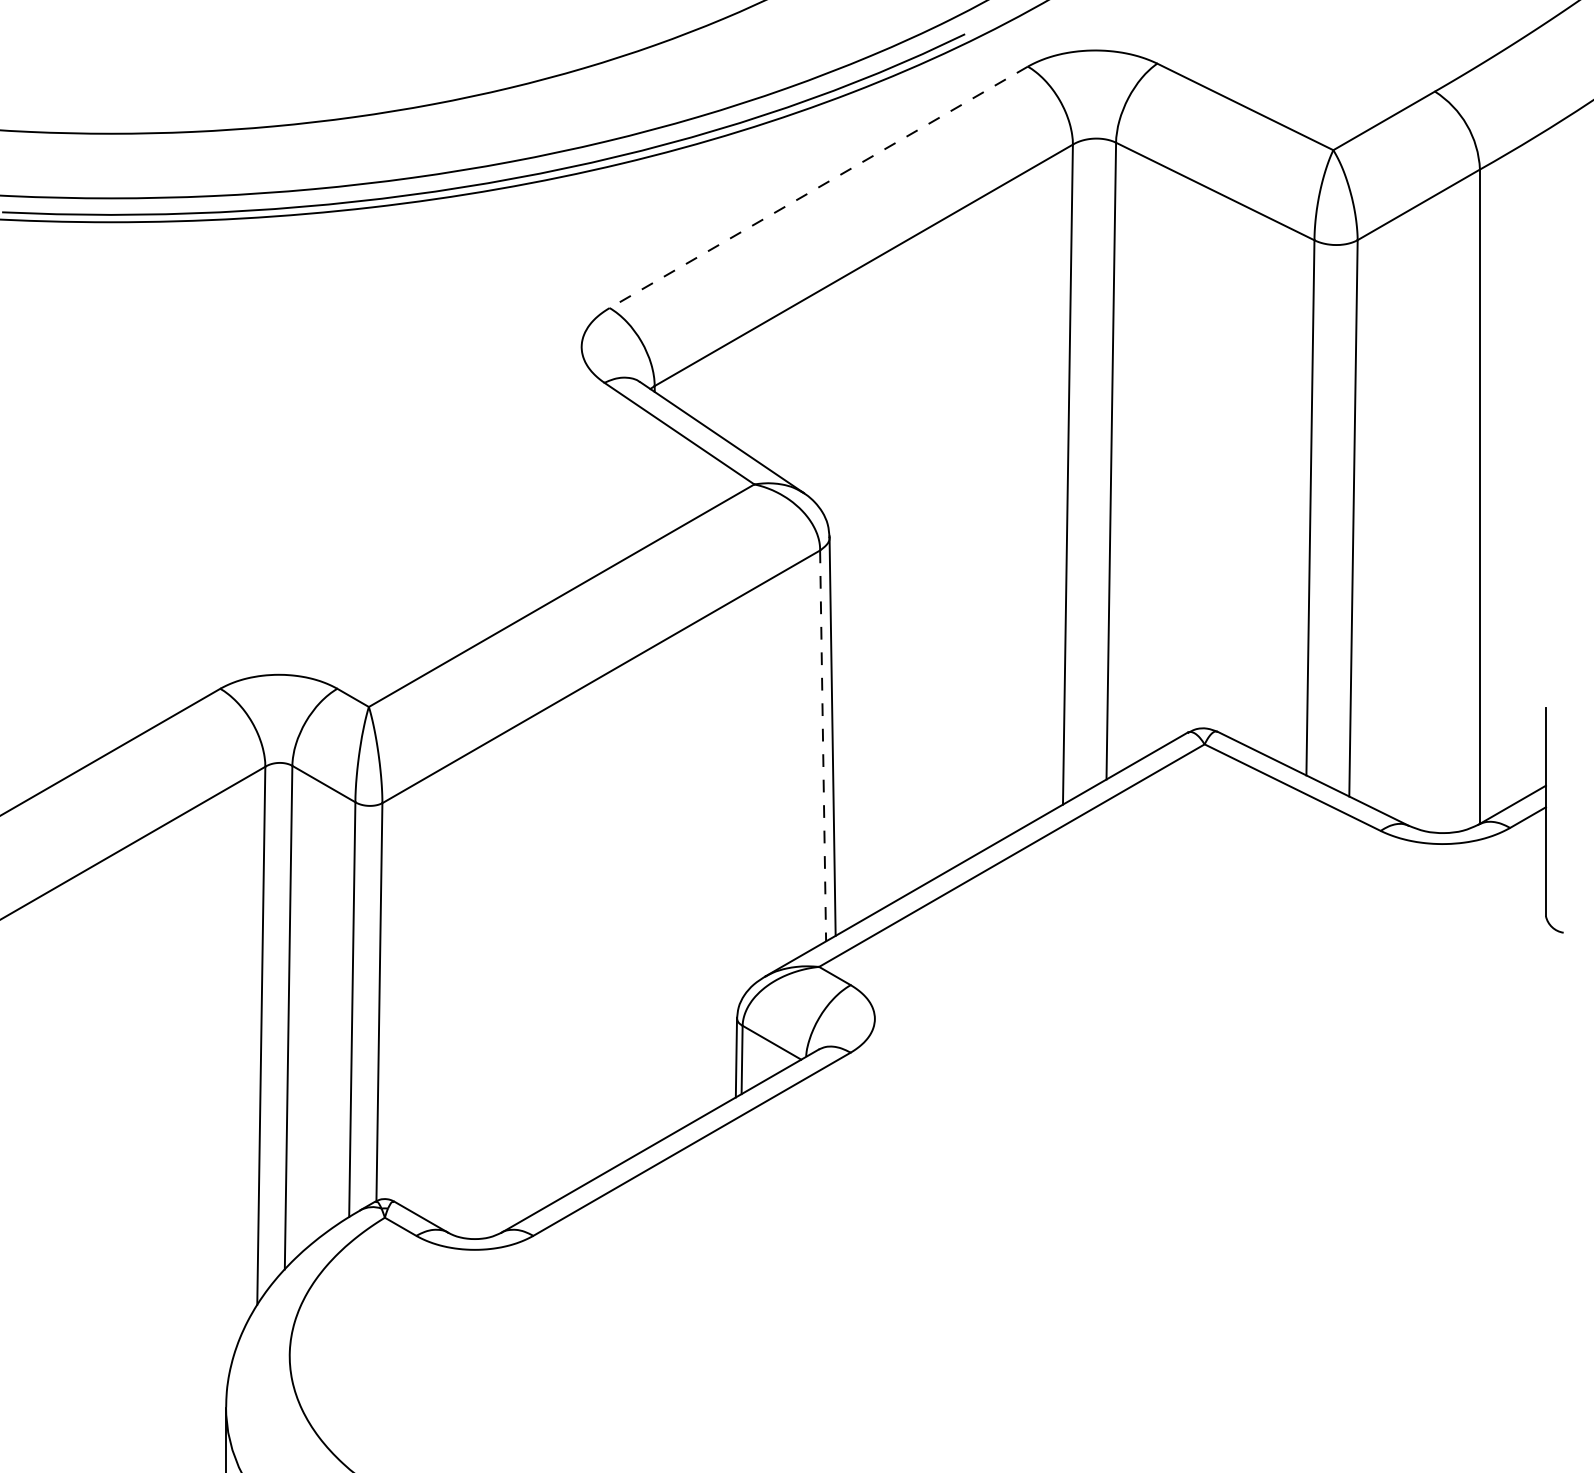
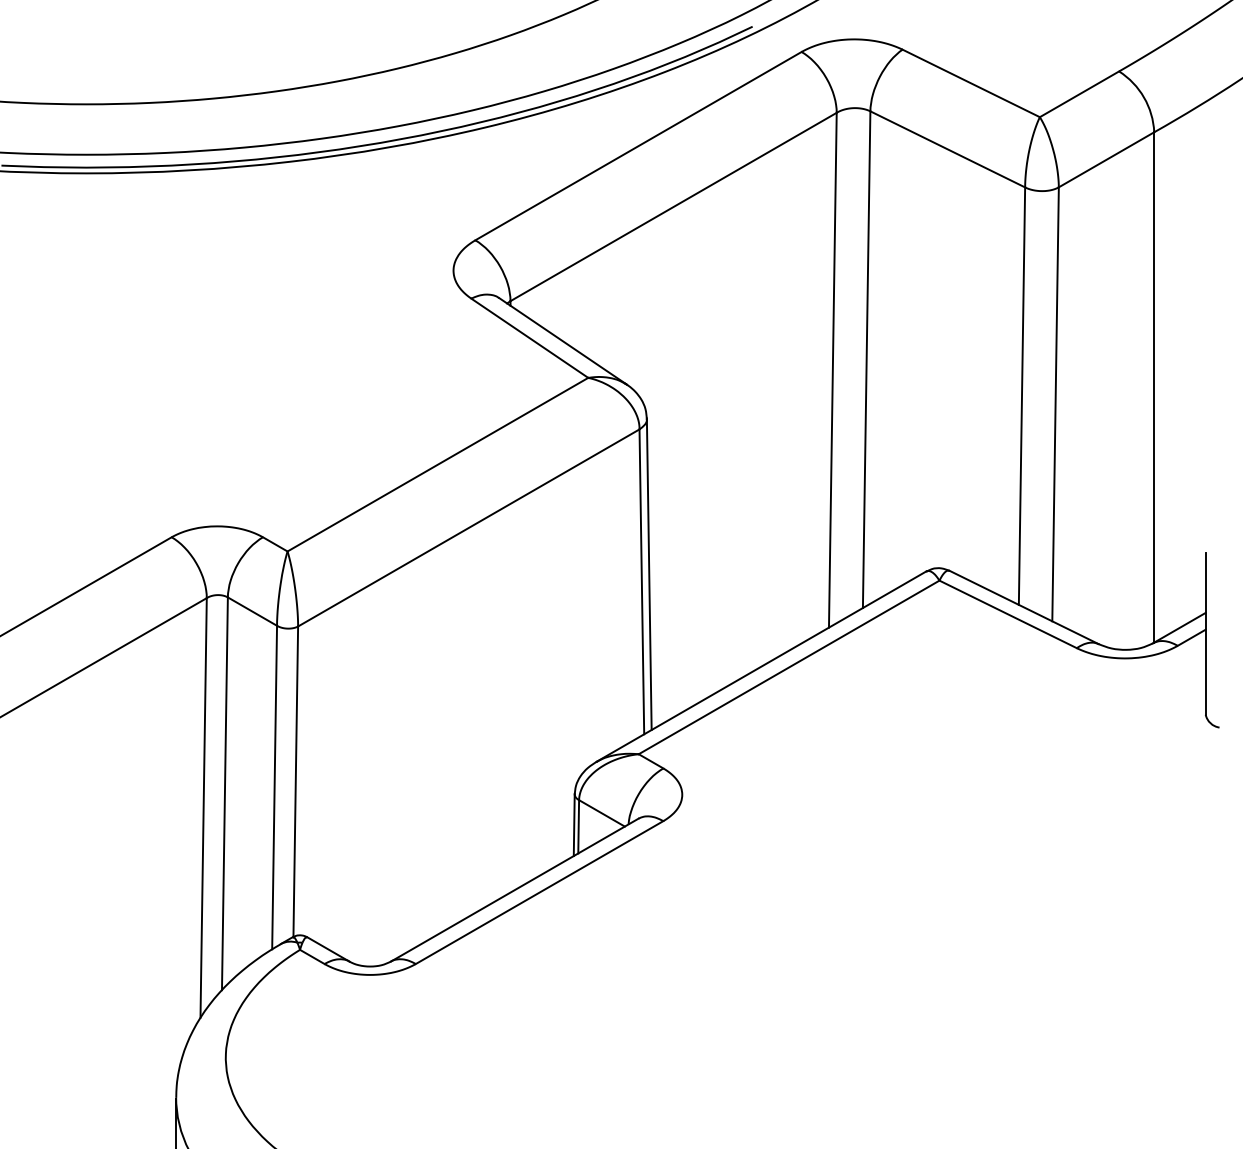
line: (818, 187) -> (638, 146), dashed -> solid
line: (822, 746) -> (641, 582), dashed -> solid

